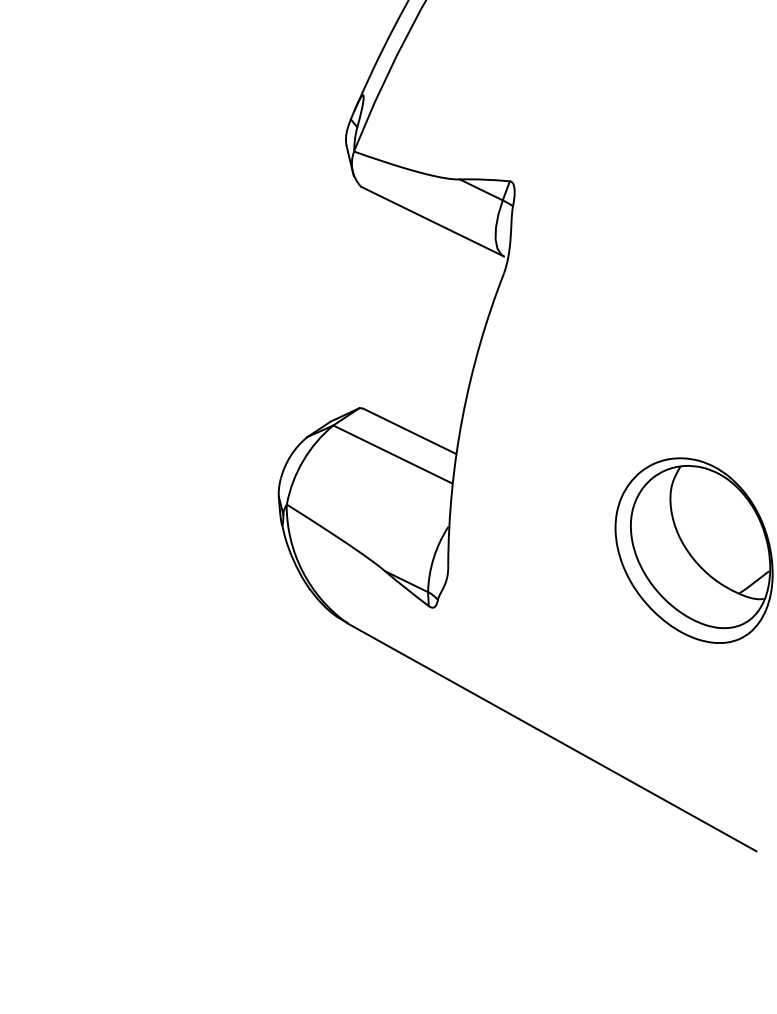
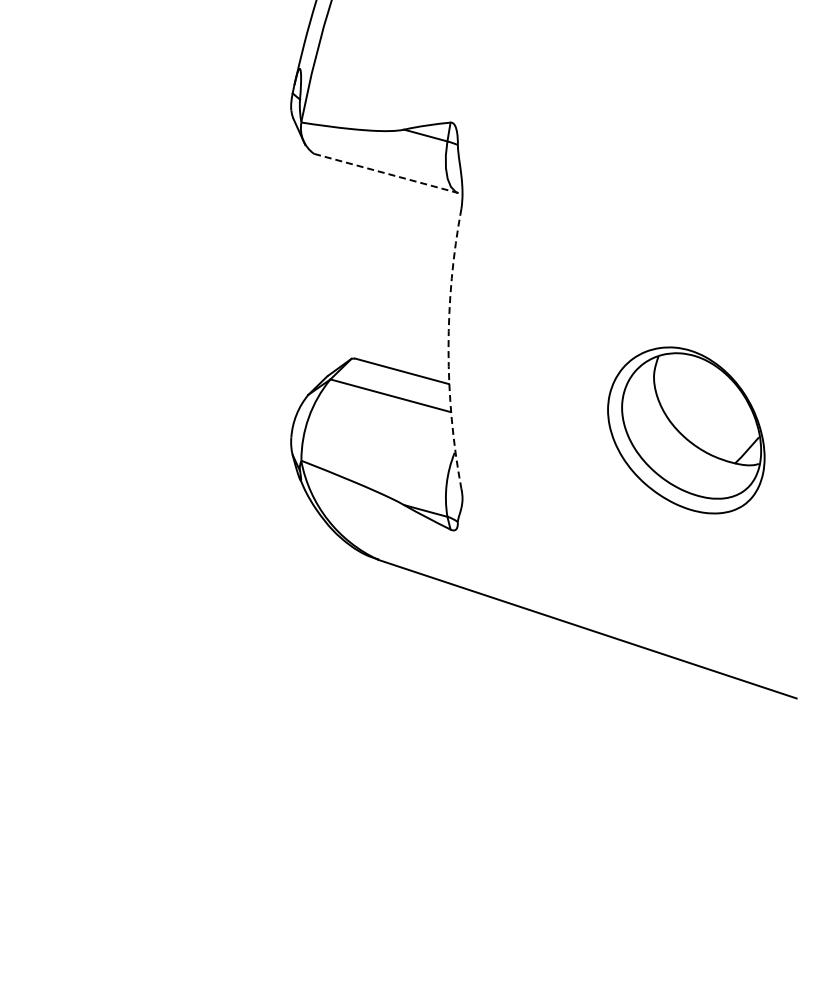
line: (432, 221) -> (386, 173), solid -> dashed
arc: (462, 416) -> (448, 348), solid -> dashed

